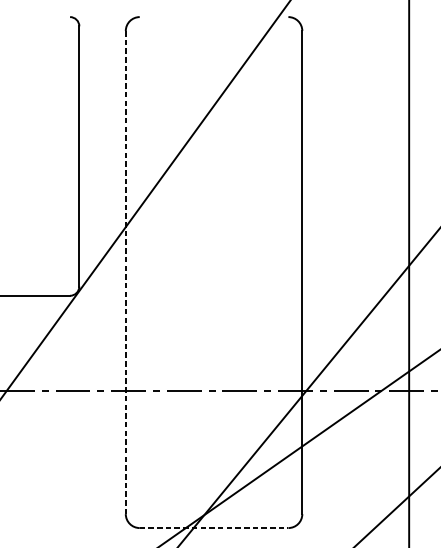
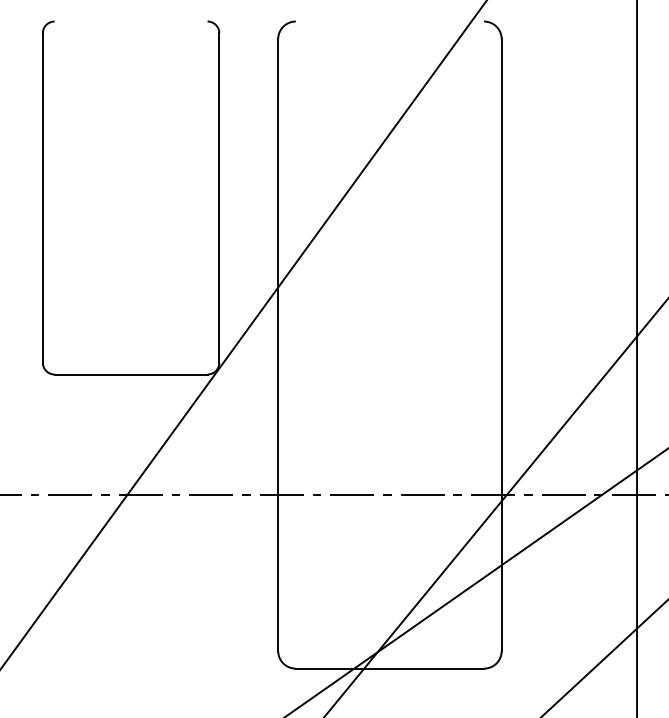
line: (126, 272) -> (278, 345), dashed -> solid
line: (214, 527) -> (390, 668), dashed -> solid

